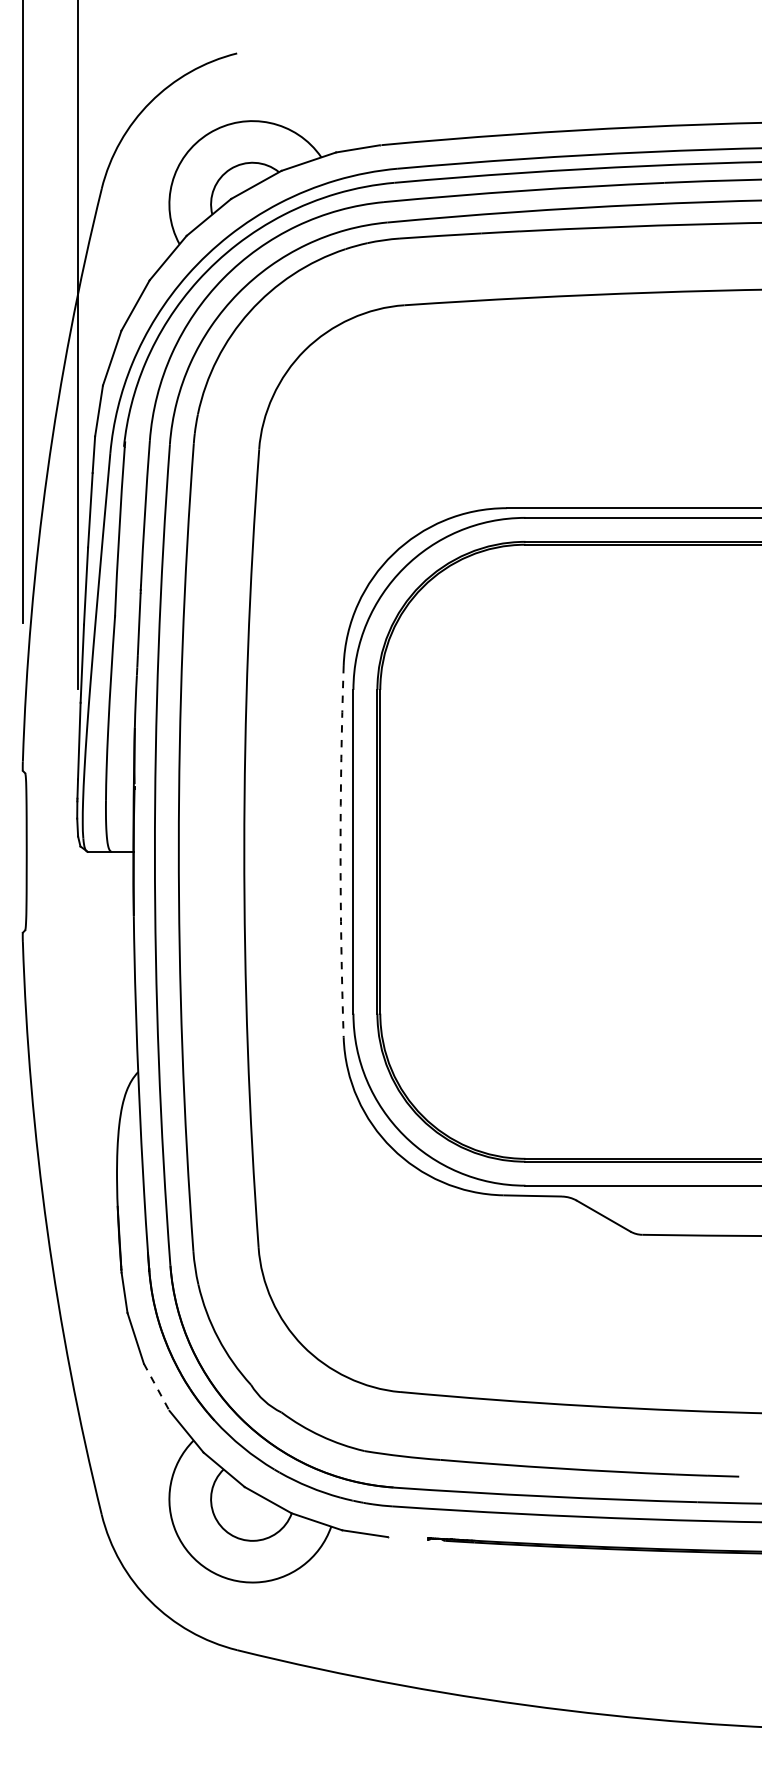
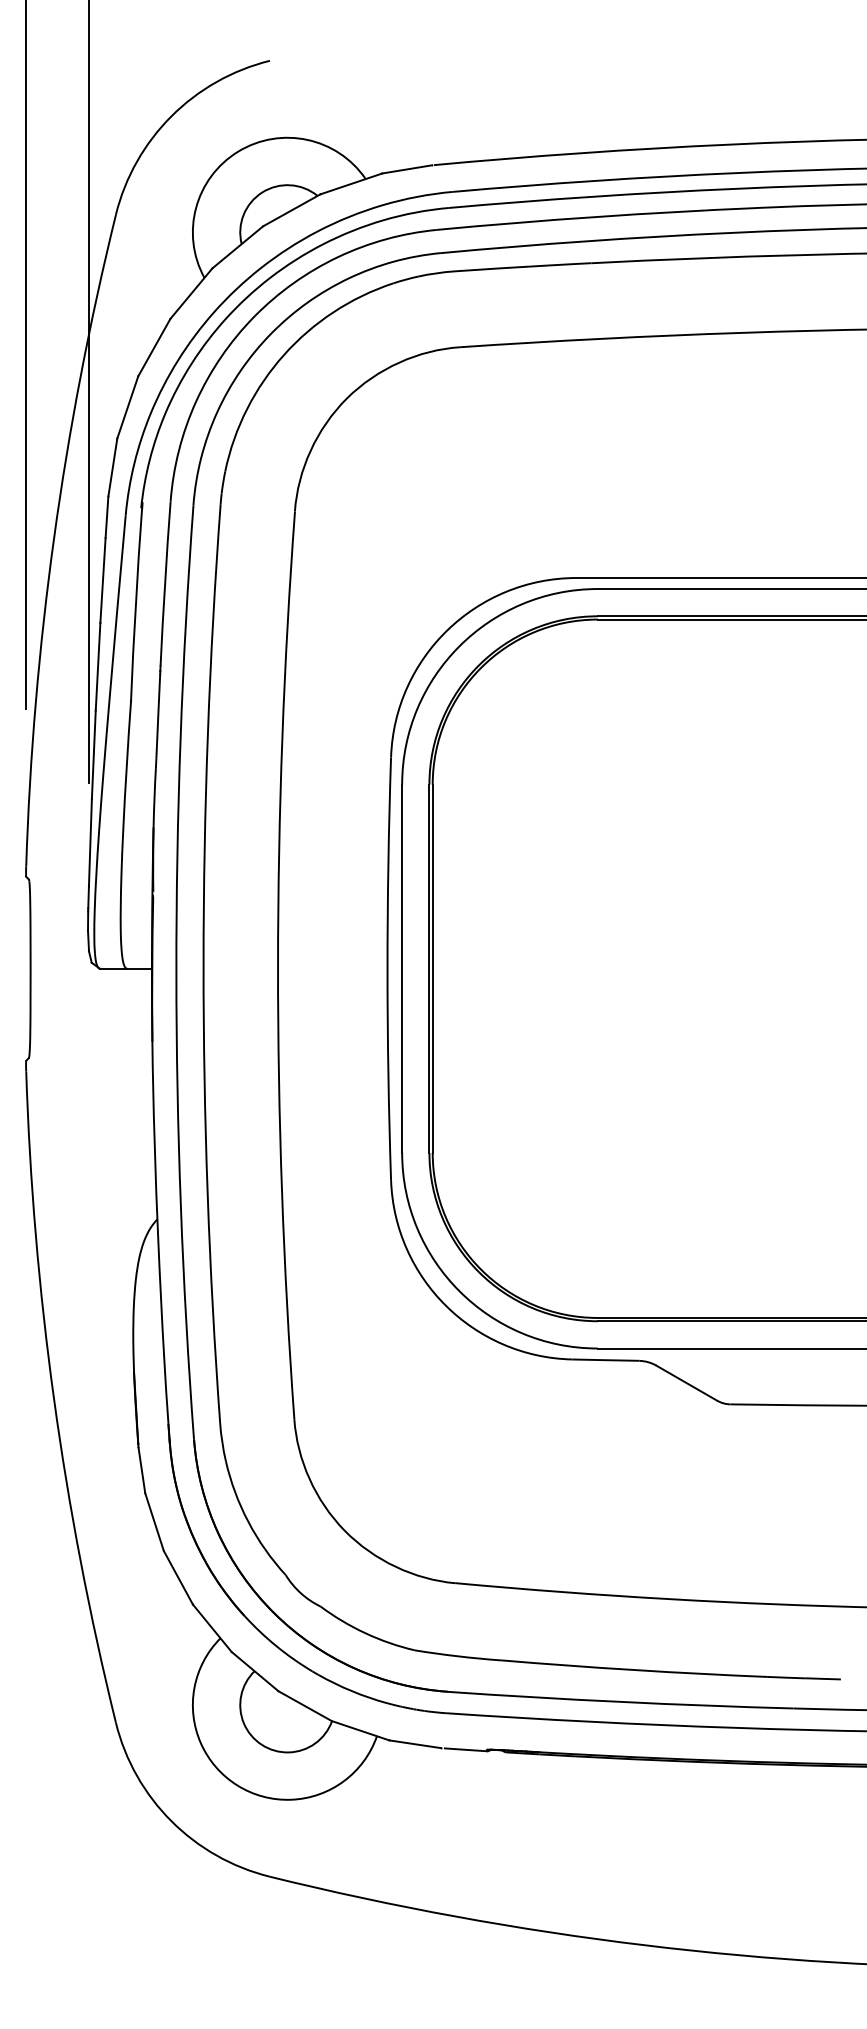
arc: (340, 851) -> (387, 968), dashed -> solid
line: (156, 1387) -> (178, 1577), dashed -> solid
line: (409, 1538) -> (465, 1749), added

